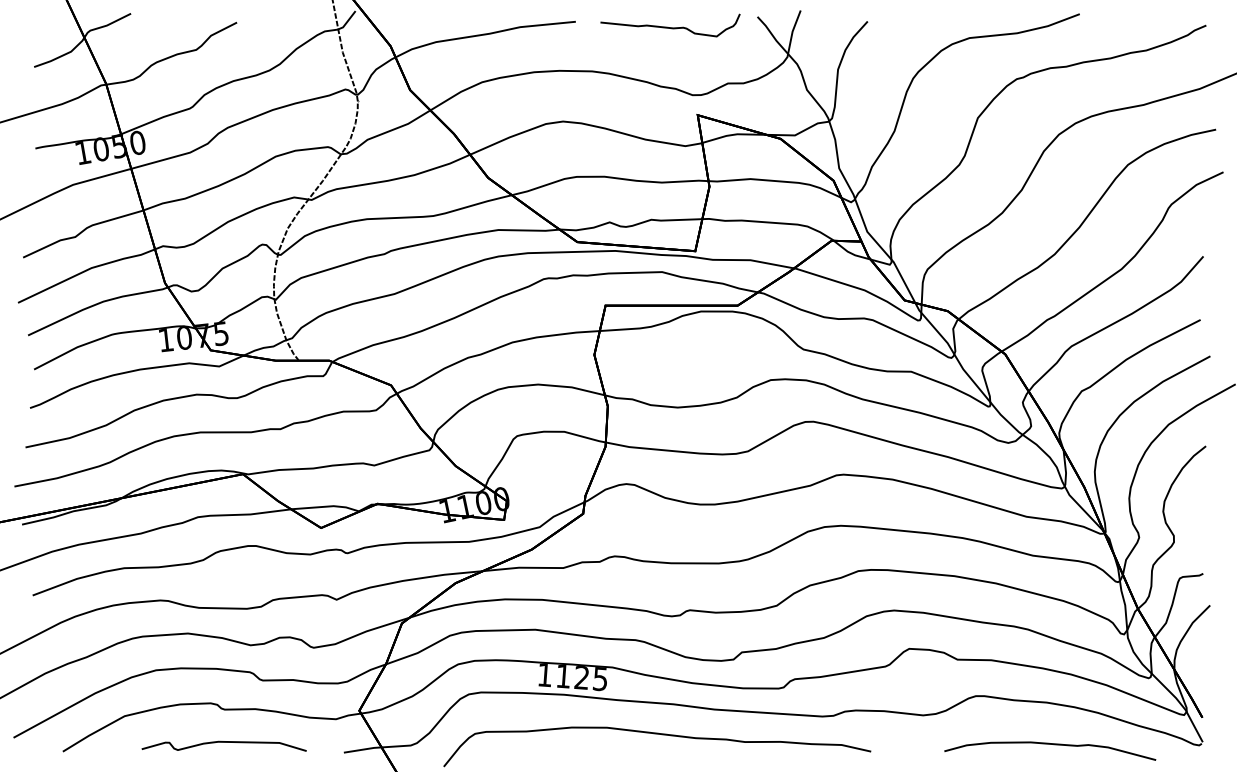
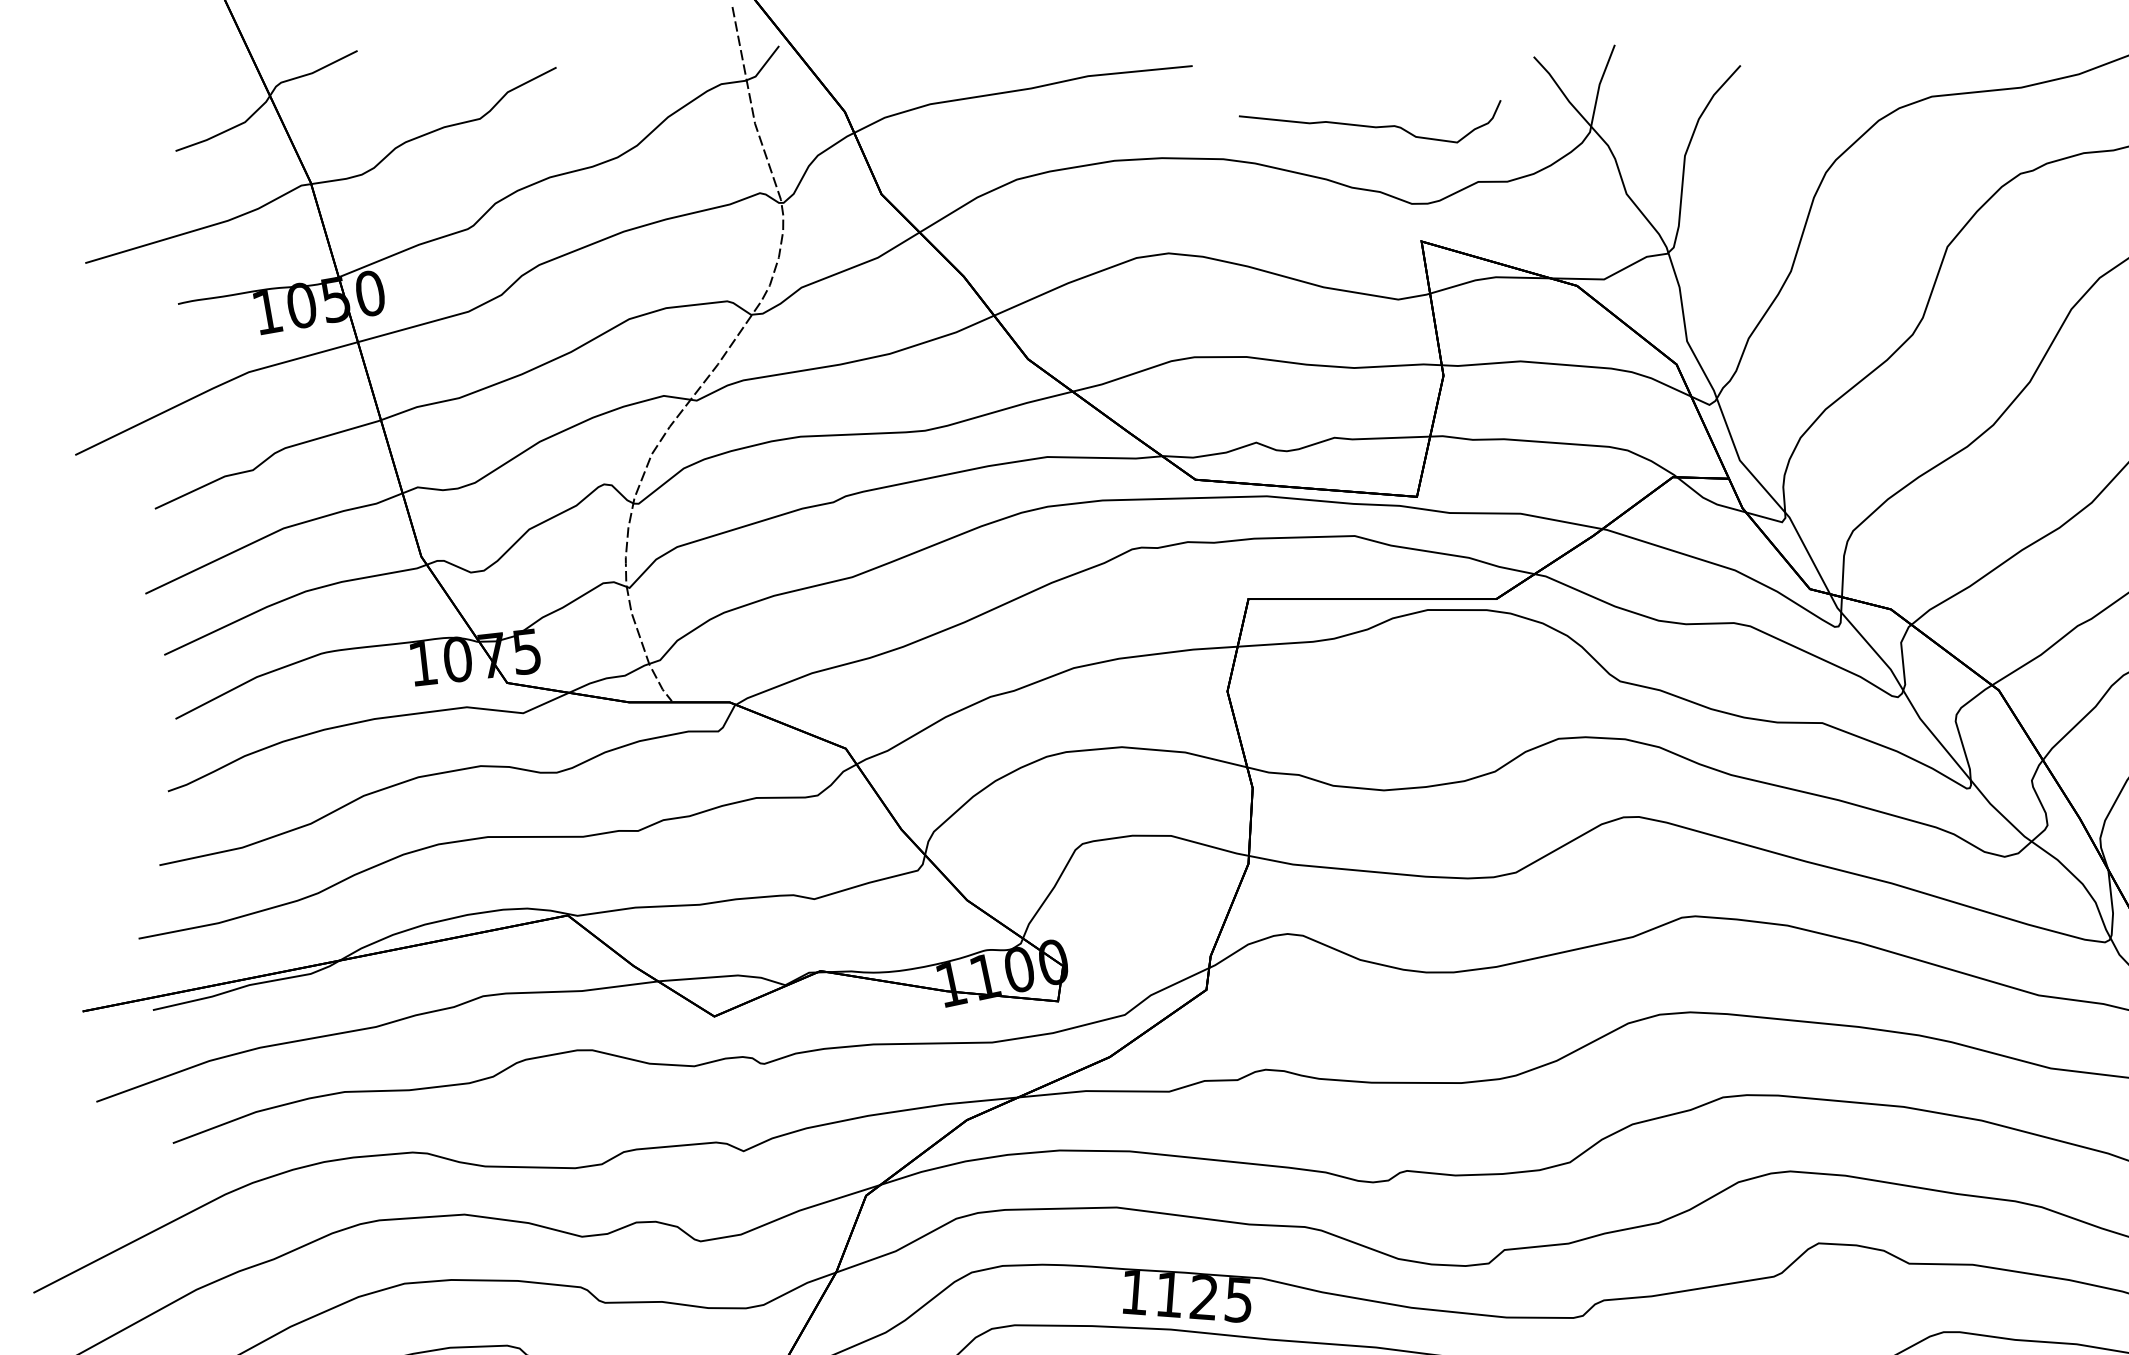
curve: (670, 27) -> (1370, 125), moved

